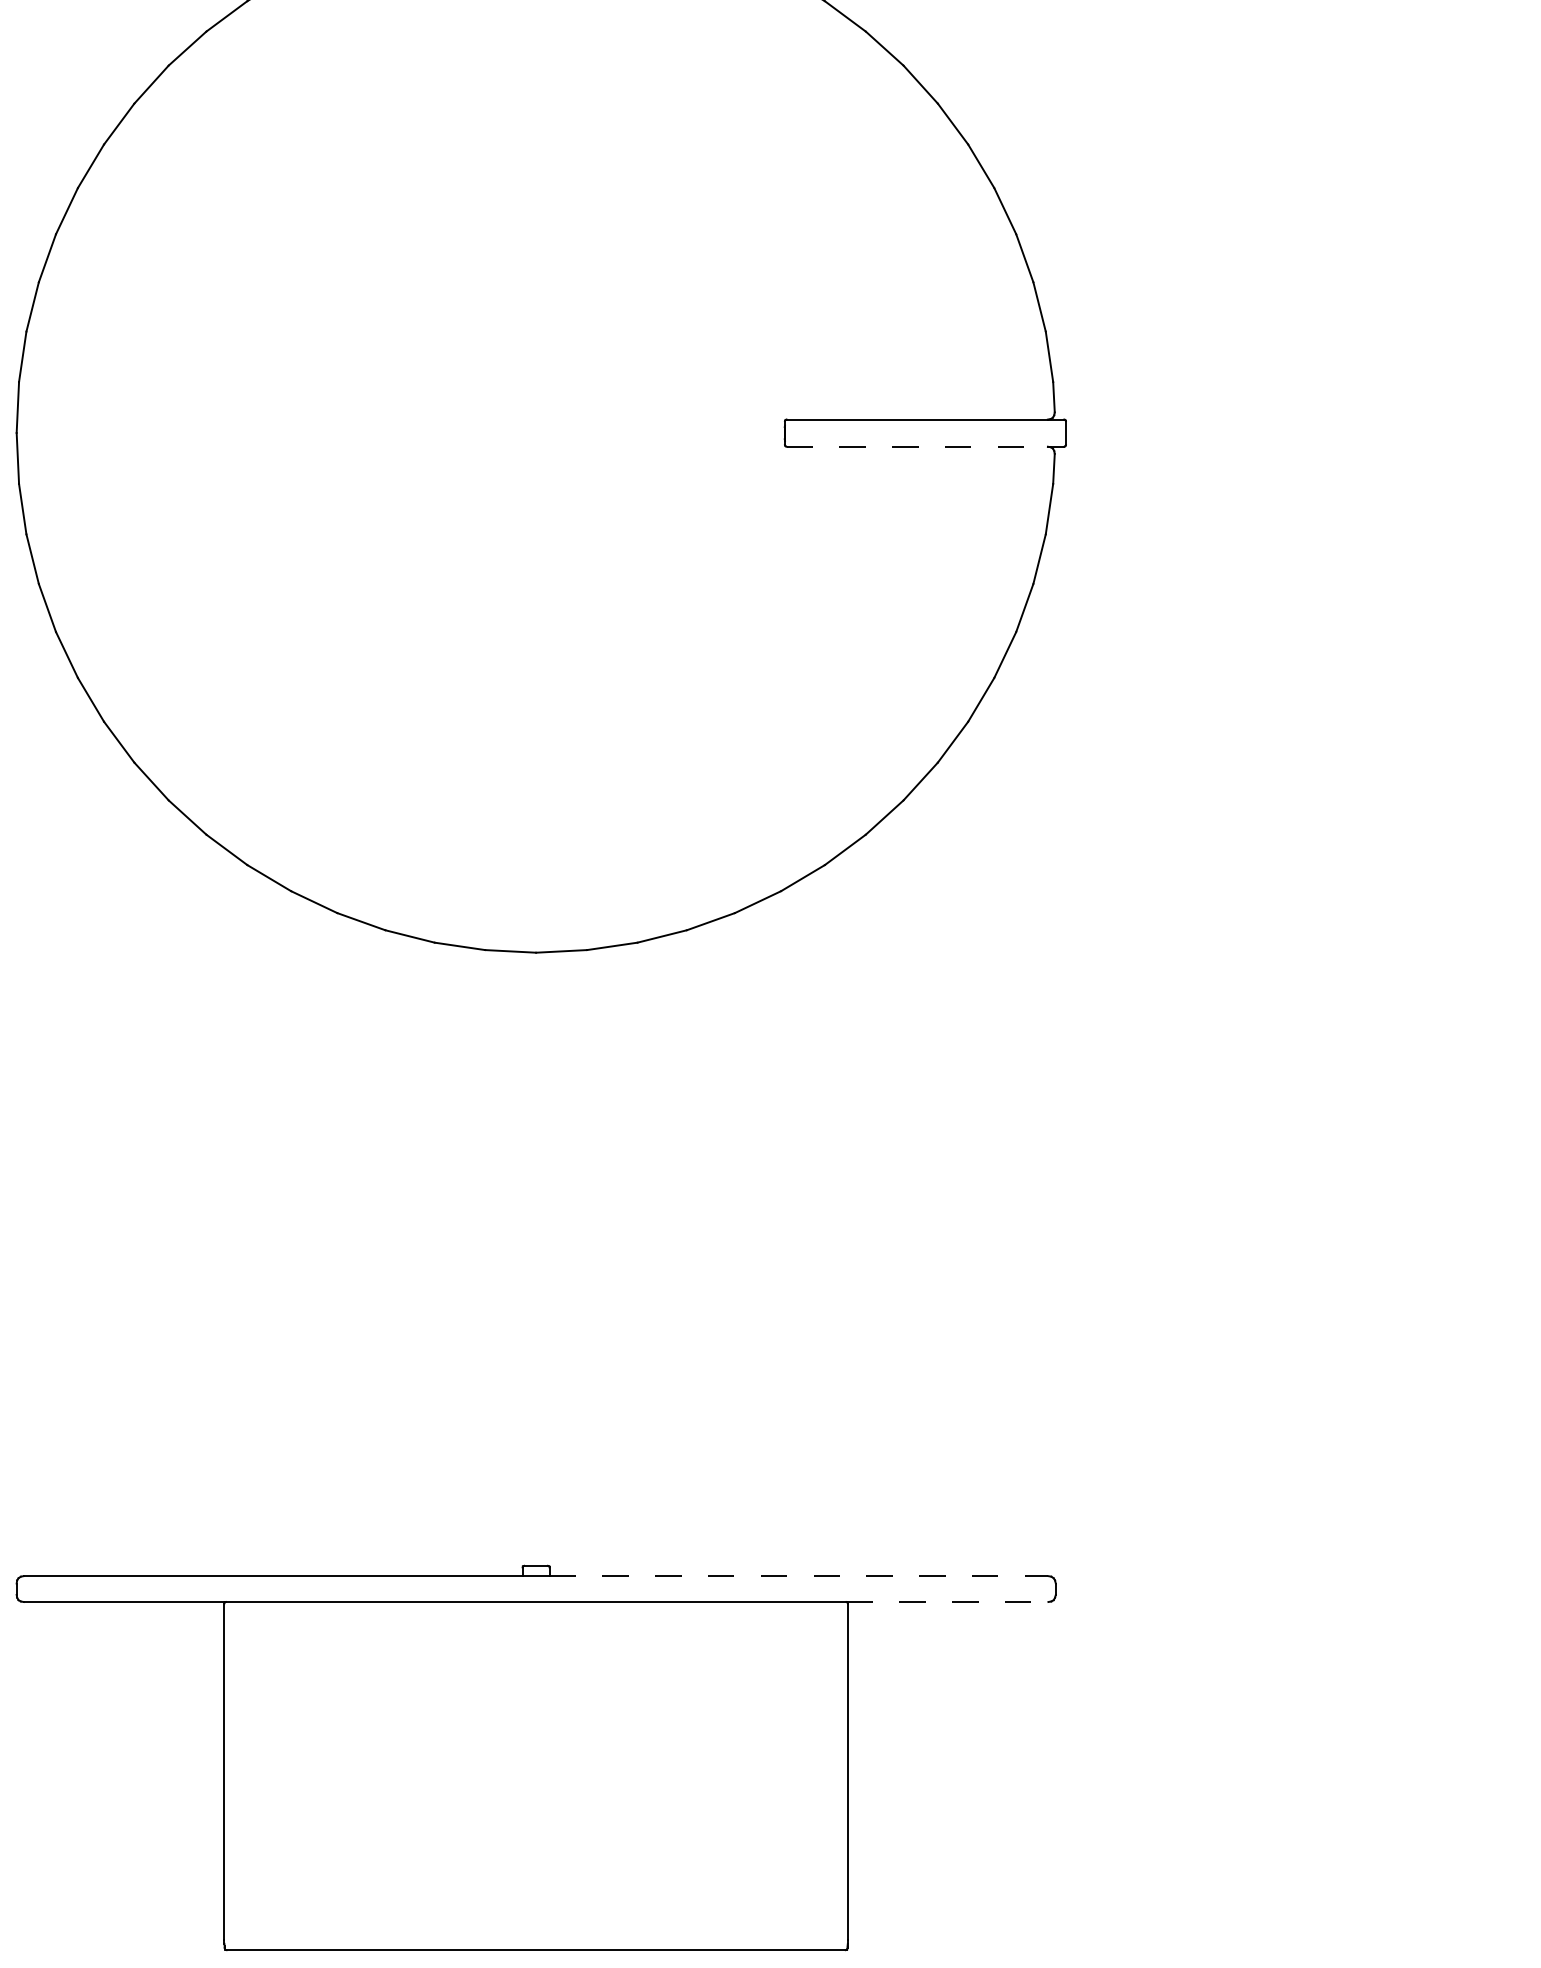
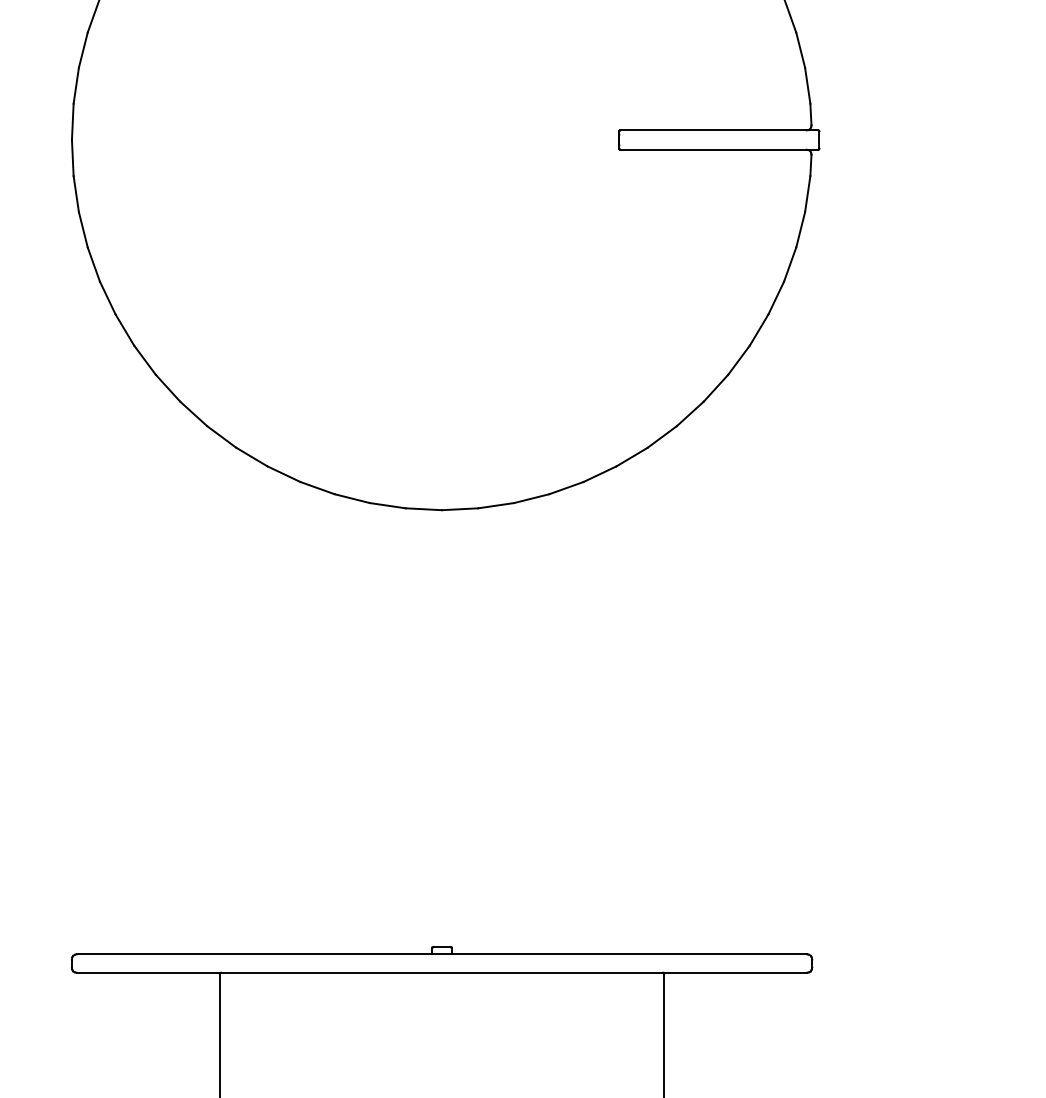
line: (917, 446) -> (713, 149), dashed -> solid
line: (799, 1576) -> (629, 954), dashed -> solid
line: (947, 1602) -> (735, 973), dashed -> solid

